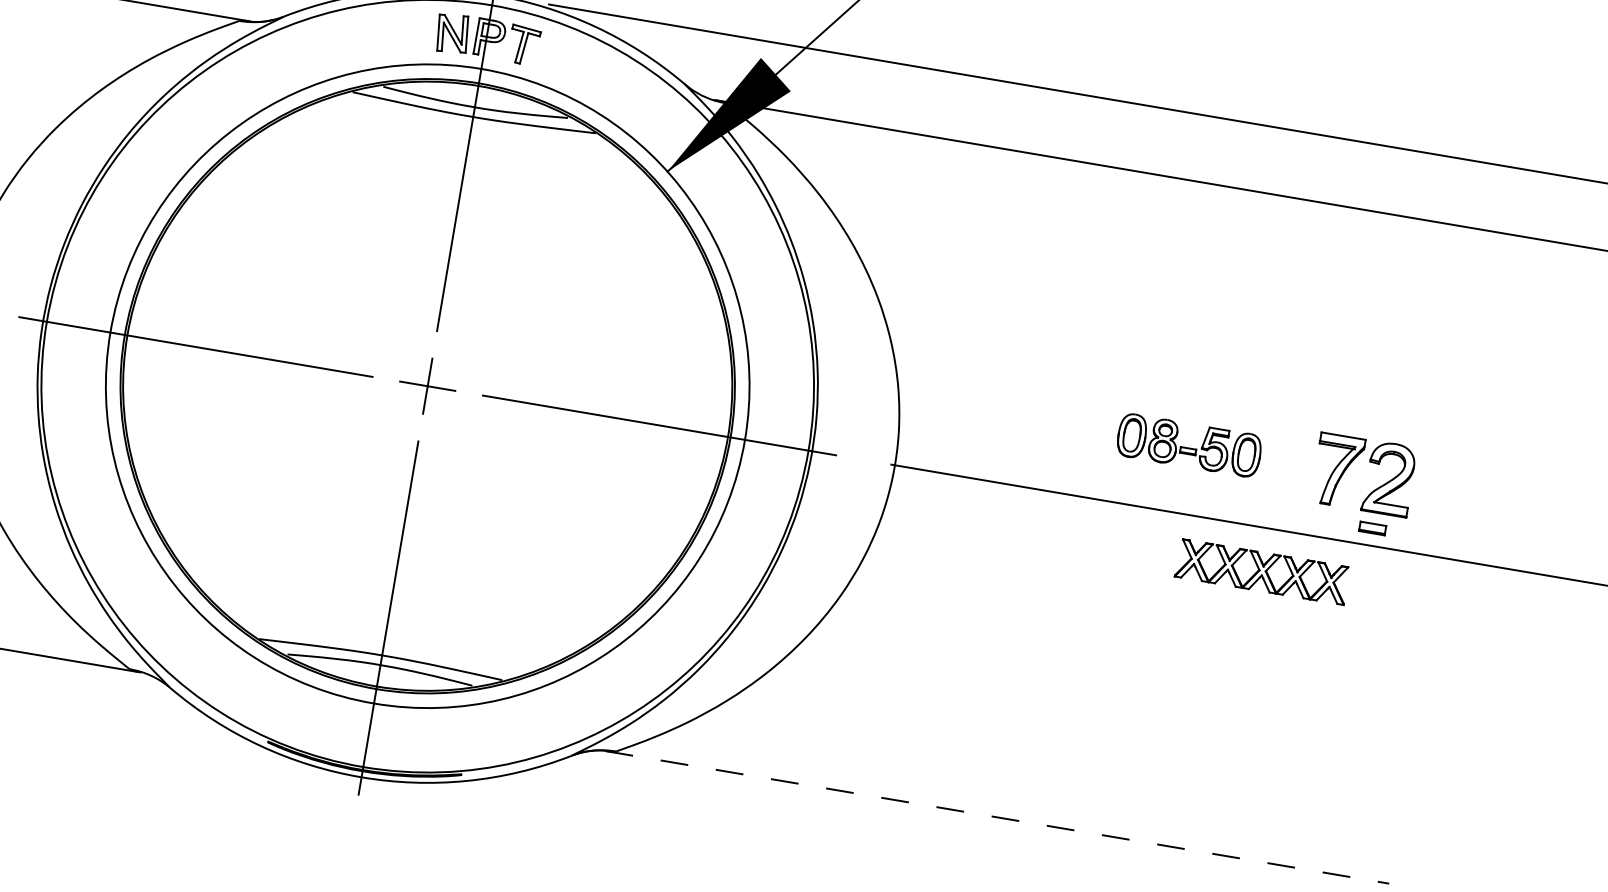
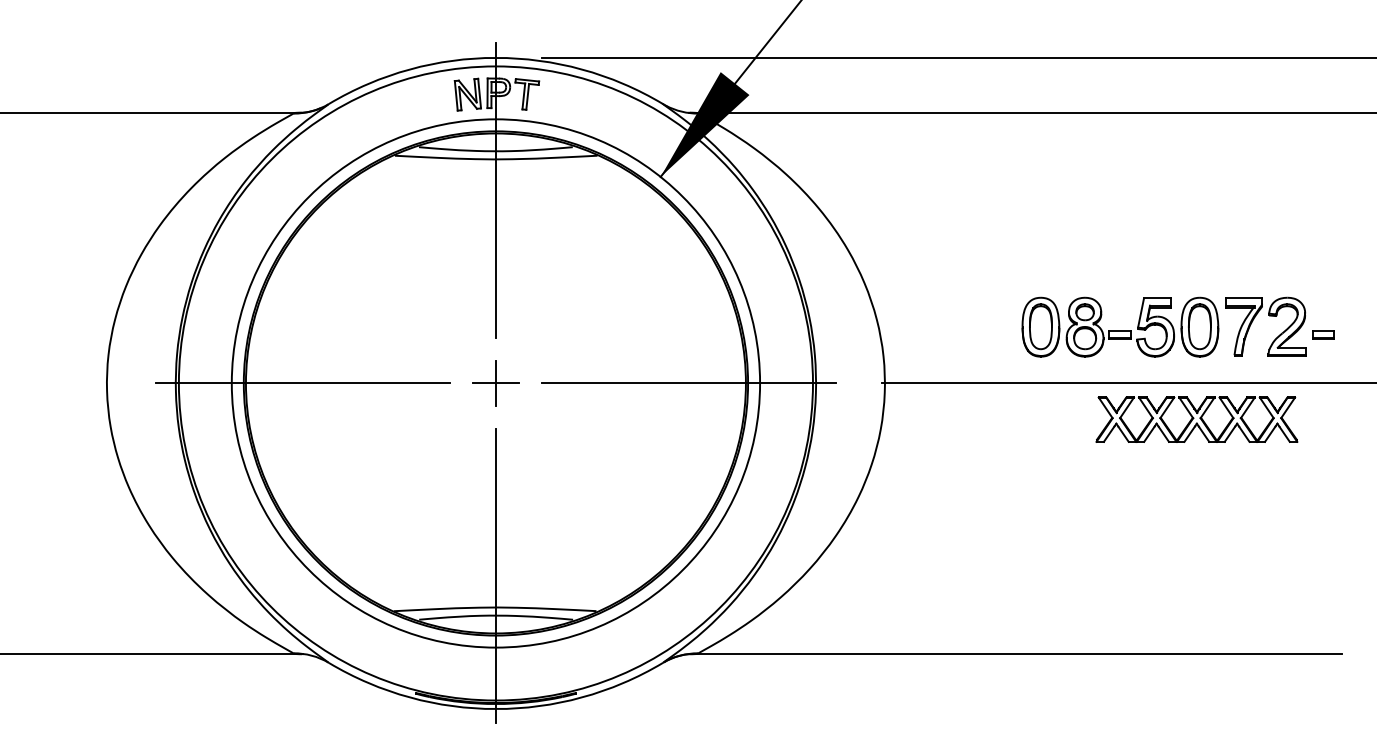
part: (1189, 444) -> (1120, 326), size x1.67
part: (1373, 527) -> (1323, 334), moved
part: (1261, 571) -> (1196, 419), size x1.43
line: (997, 817) -> (1016, 654), dashed -> solid

